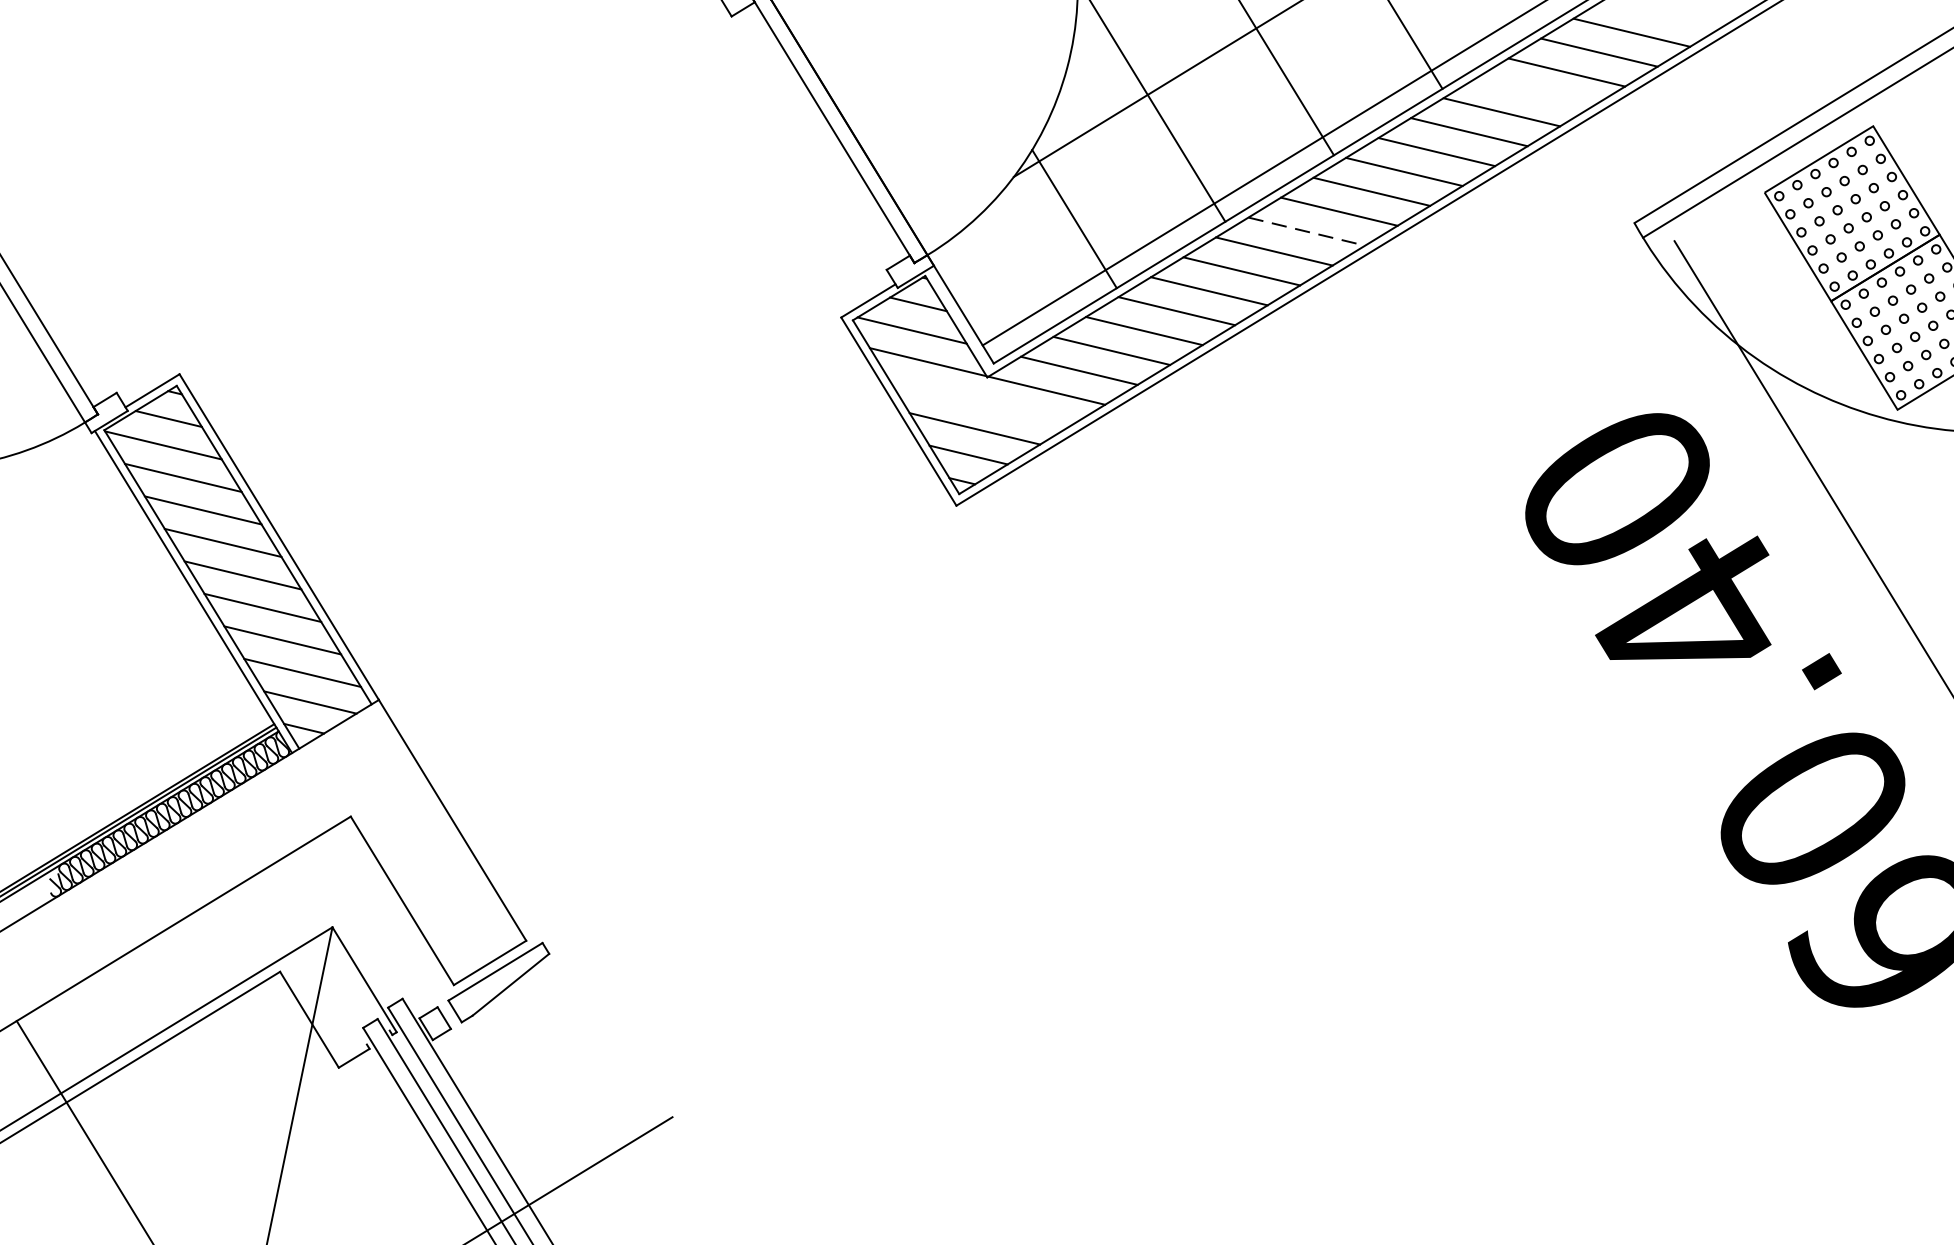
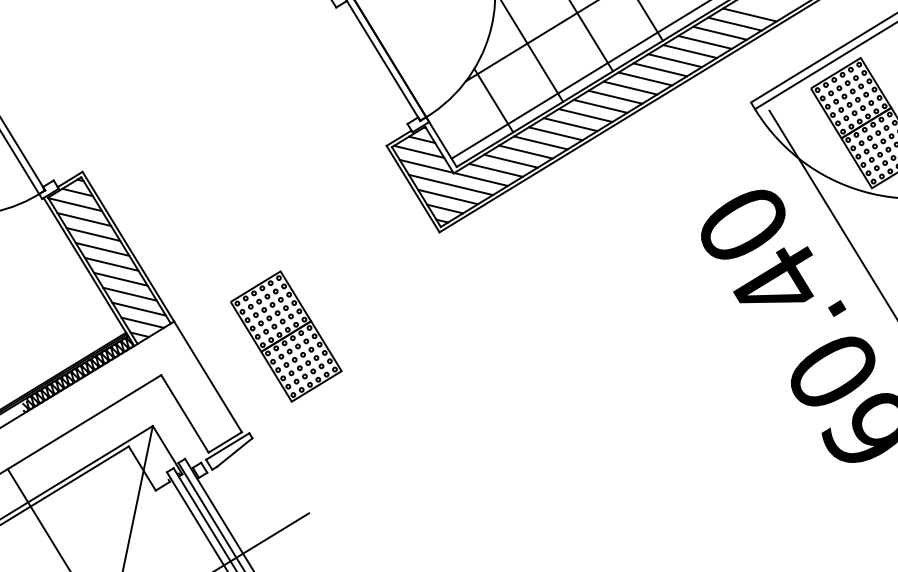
line: (1533, 92) -> (704, 42), added
line: (1306, 231) -> (600, 106), dashed -> solid
line: (980, 401) -> (450, 184), added
part: (623, 732) -> (286, 336), added

